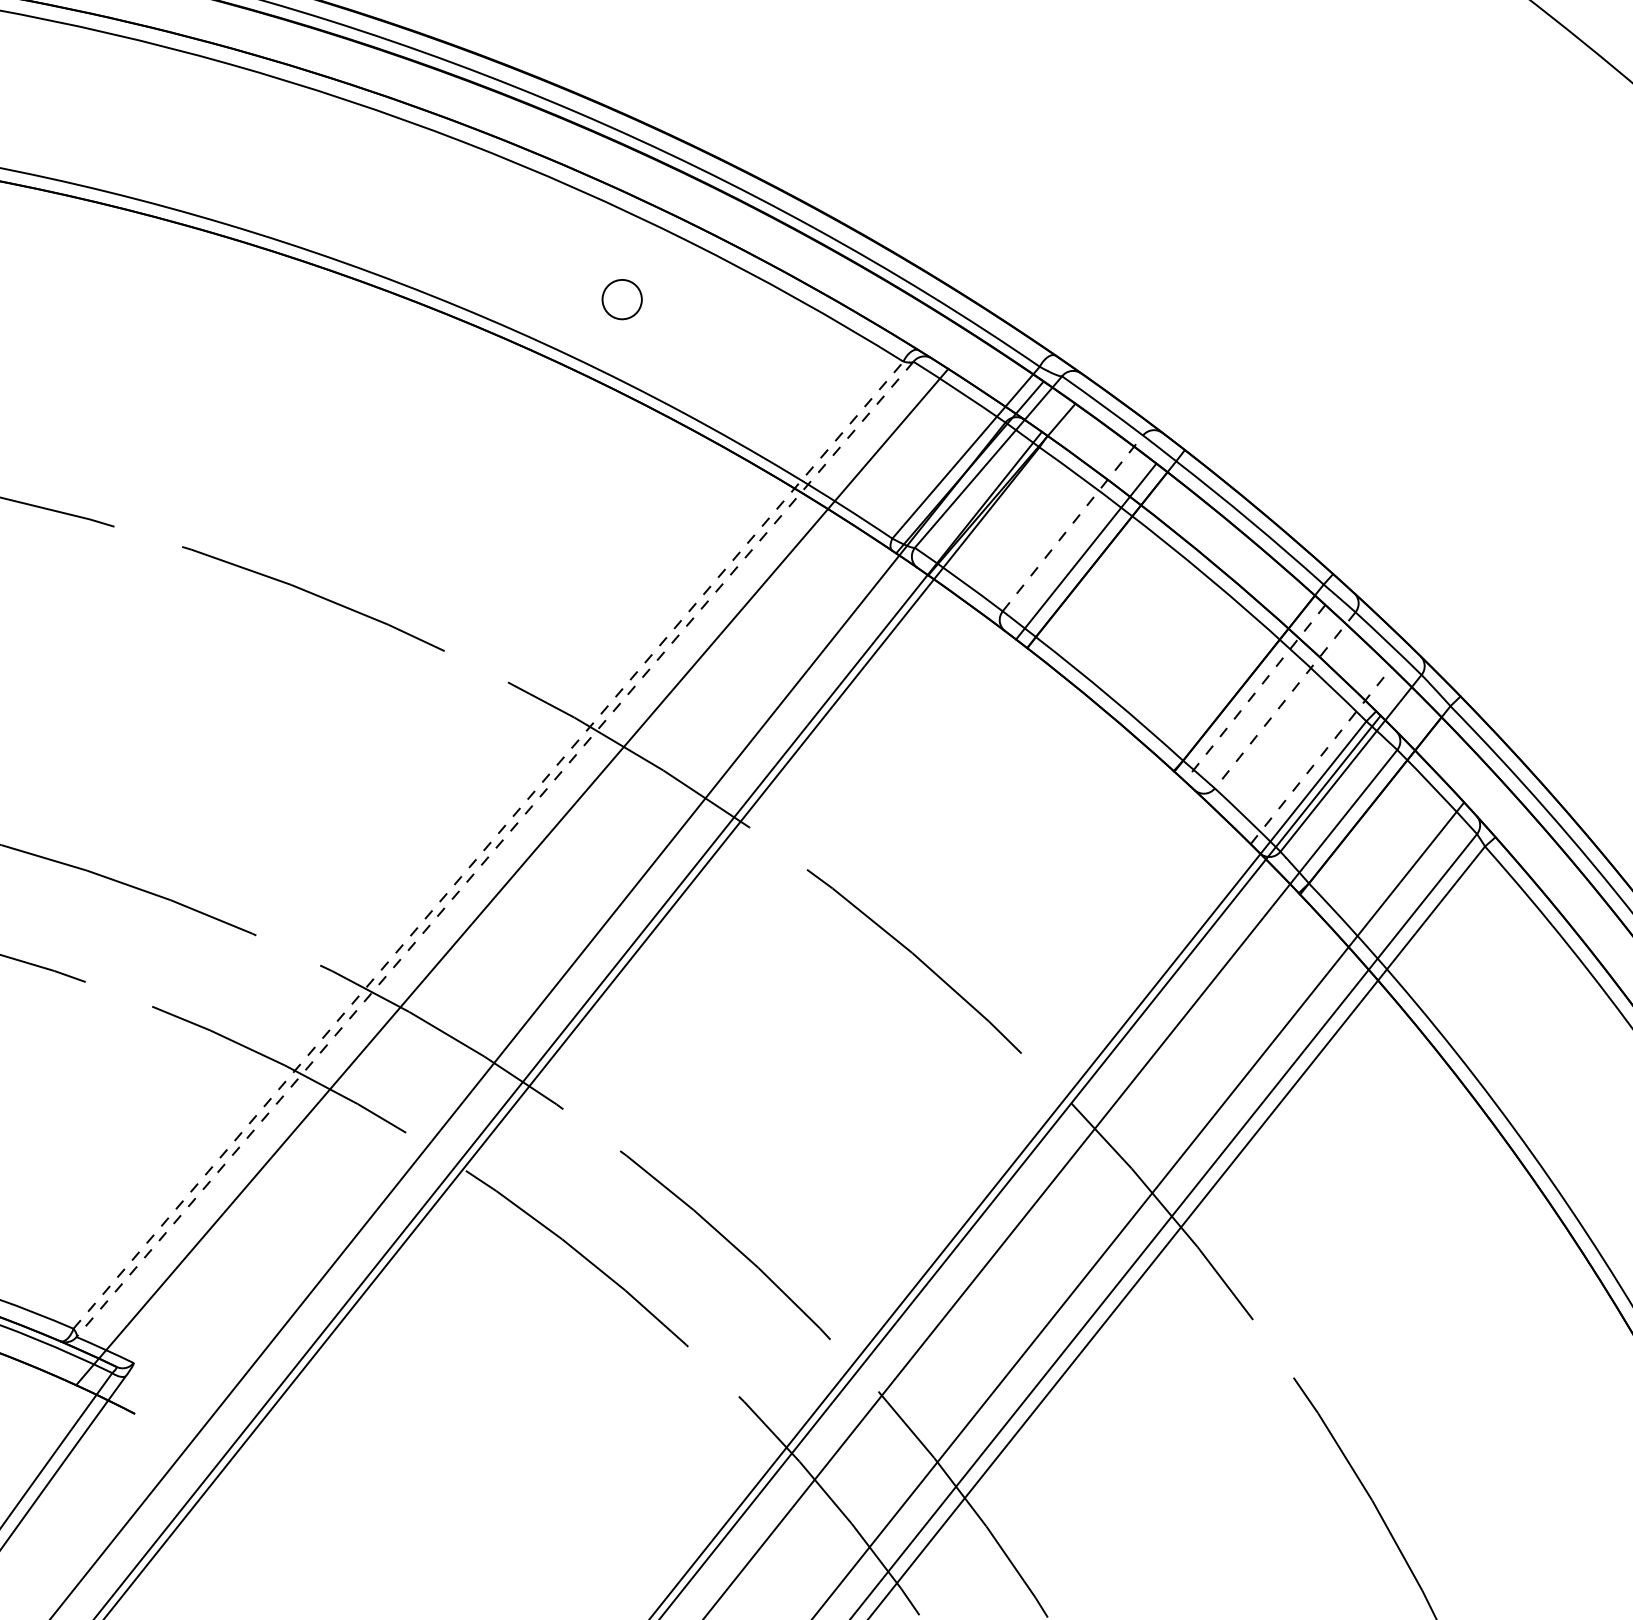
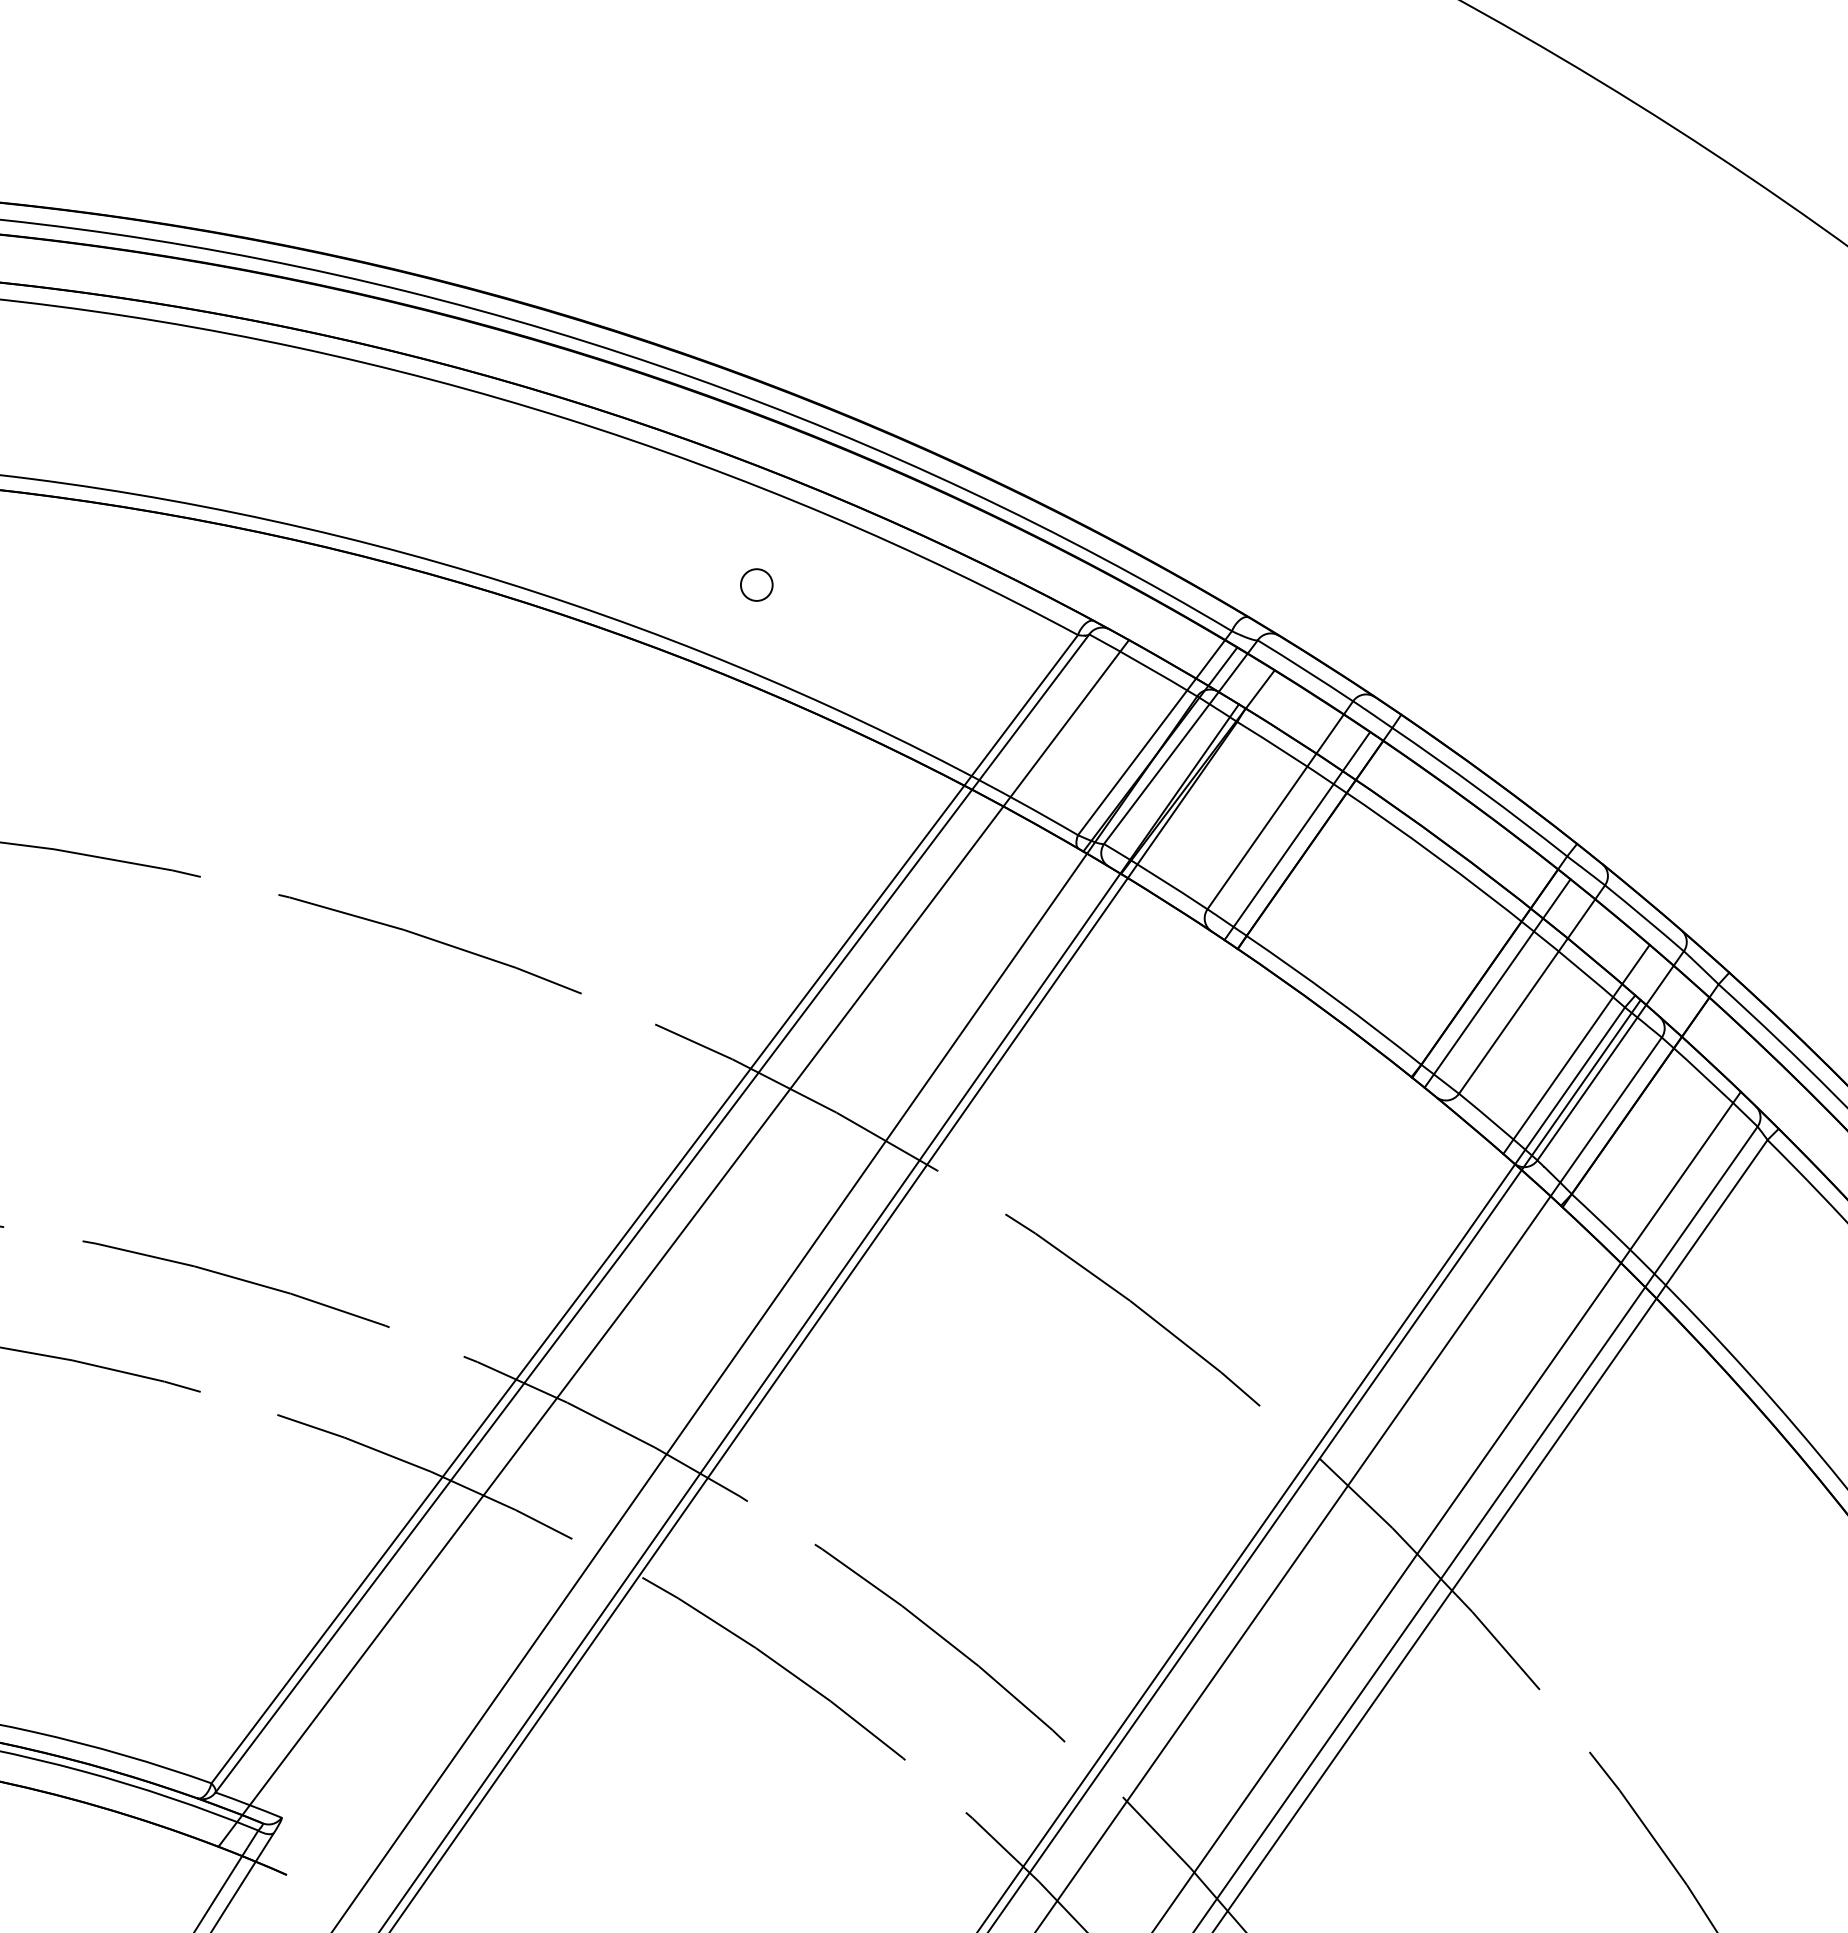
circle: (622, 299) -> (756, 584), size x0.71
line: (1073, 523) -> (1280, 805), dashed -> solid
line: (1255, 693) -> (1497, 983), dashed -> solid
line: (1284, 700) -> (1531, 989), dashed -> solid
line: (1321, 755) -> (1576, 1049), dashed -> solid
line: (489, 844) -> (645, 1208), dashed -> solid
line: (495, 849) -> (652, 1213), dashed -> solid

